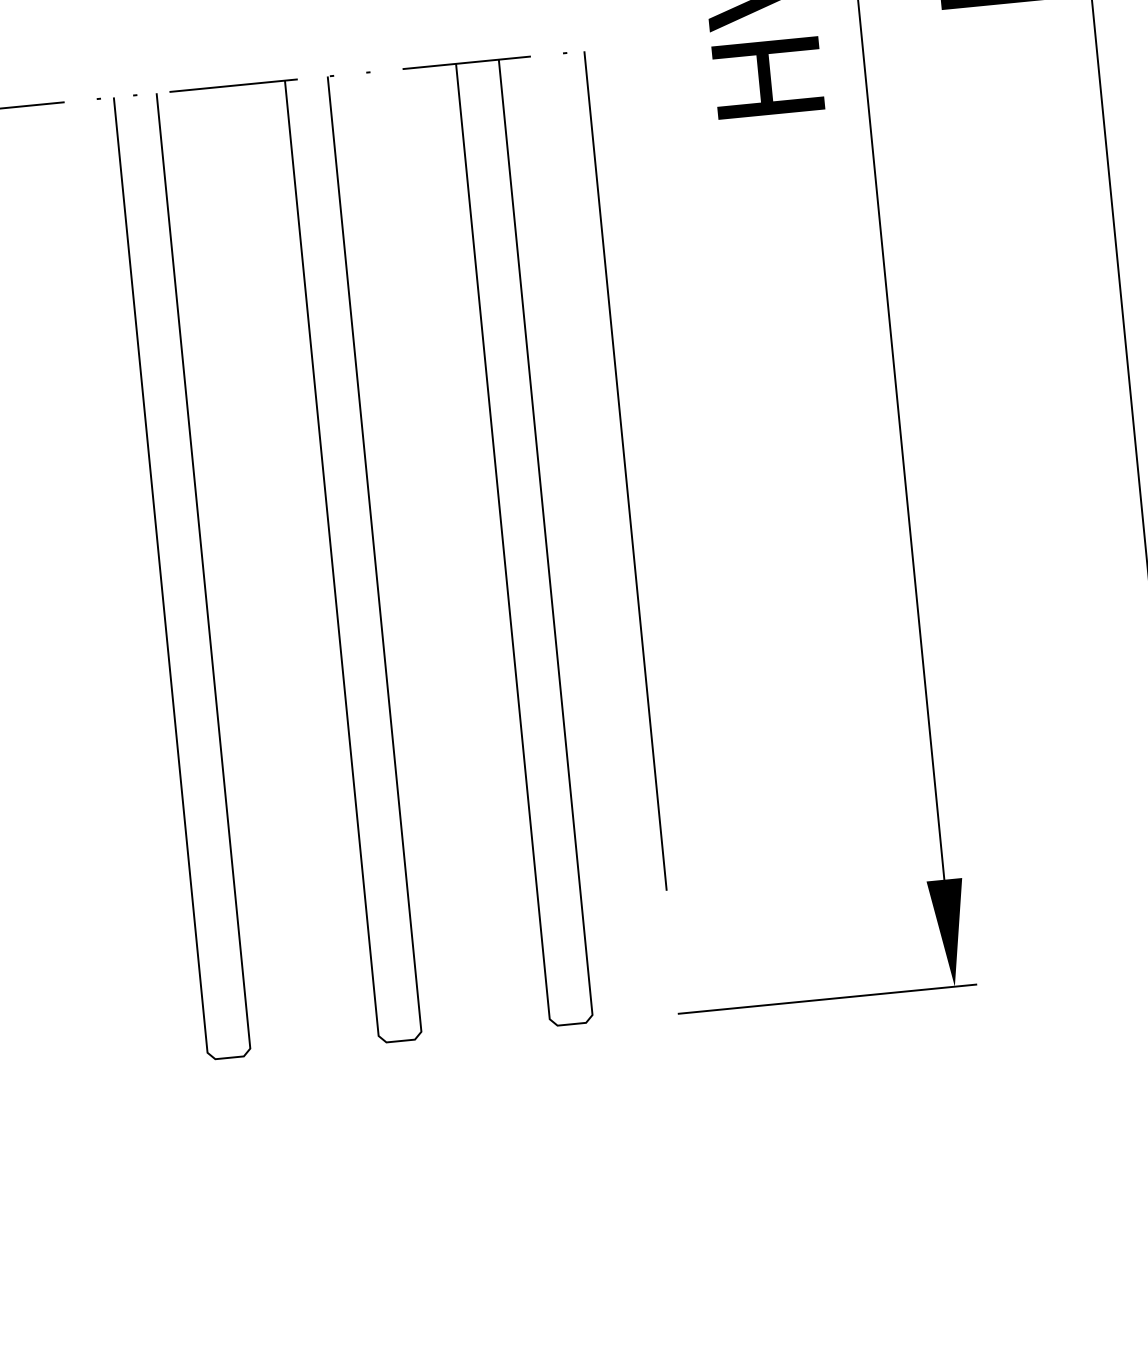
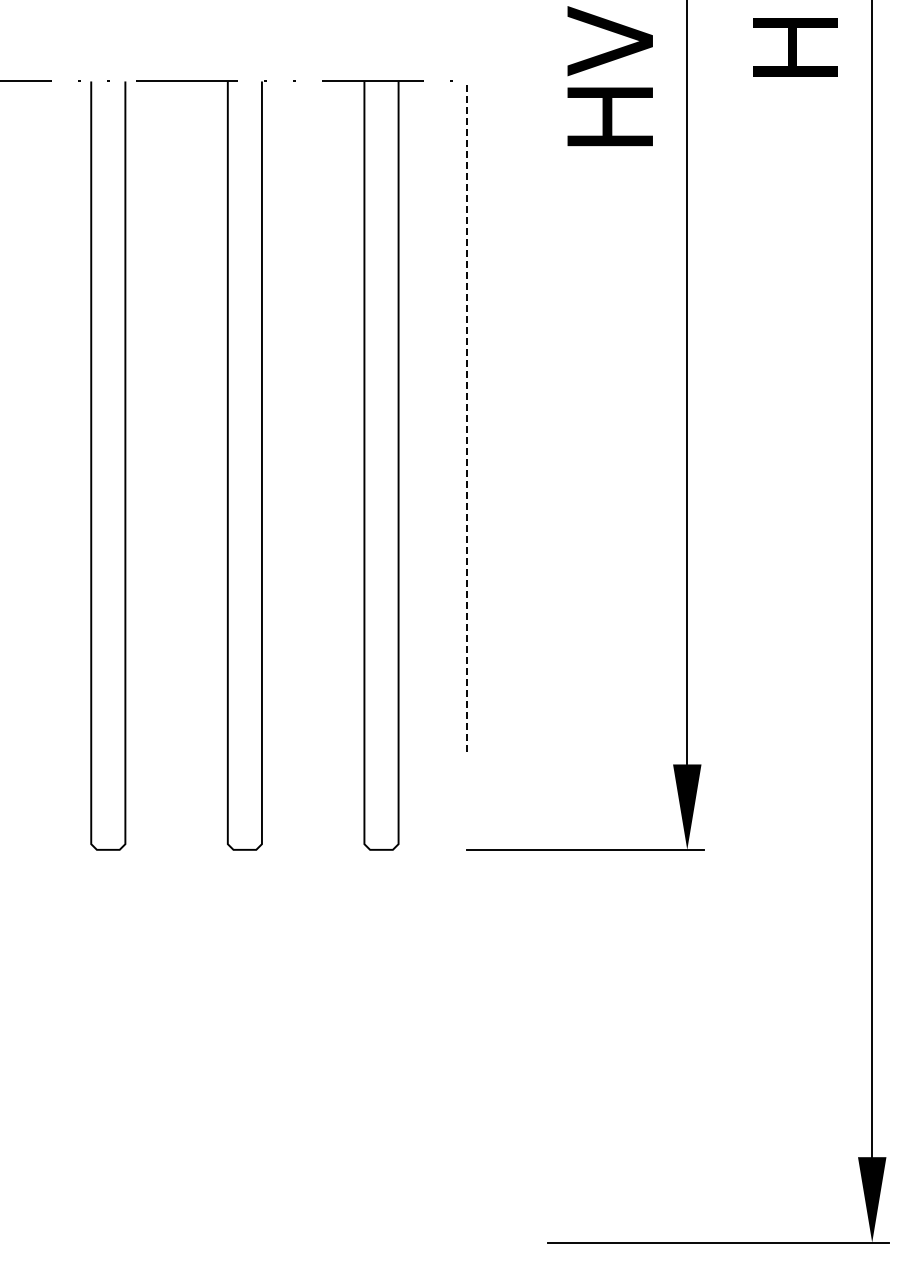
line: (625, 471) -> (466, 416), solid -> dashed

